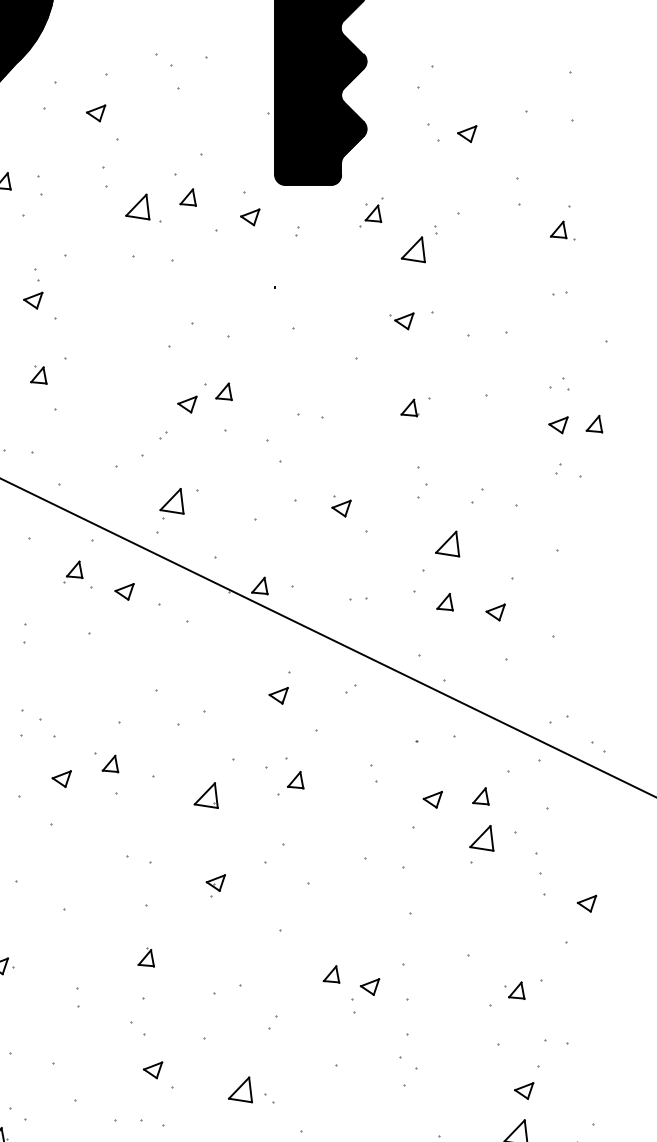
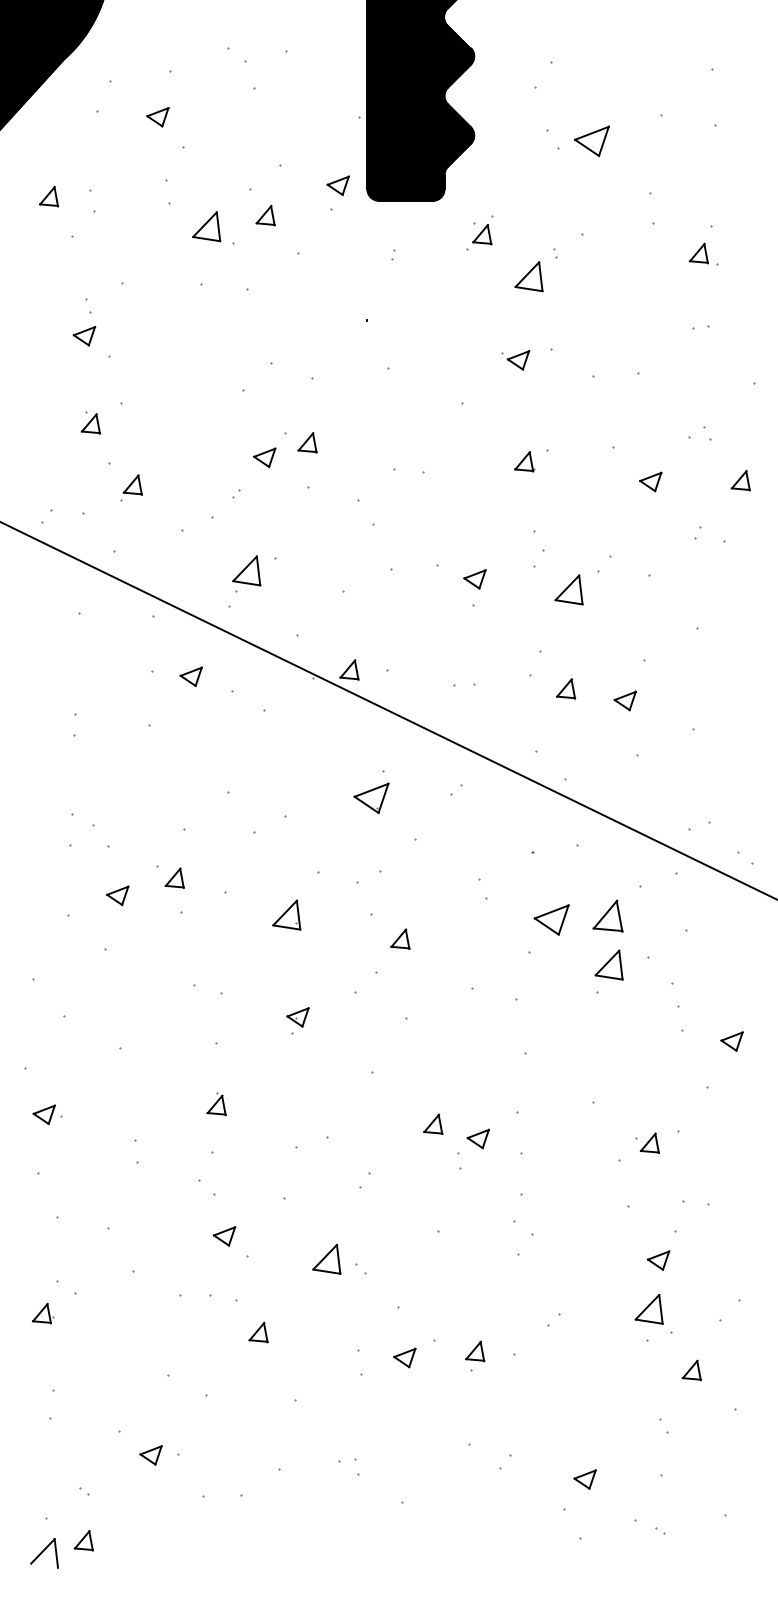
part: (466, 134) -> (591, 141), size x1.6
part: (249, 217) -> (337, 185), moved
part: (558, 424) -> (650, 481), moved
part: (341, 508) -> (474, 579), moved
part: (447, 543) -> (568, 589), moved
part: (73, 571) -> (131, 487), moved
part: (278, 695) -> (371, 798), size x1.6
part: (295, 779) -> (400, 938), moved
part: (480, 795) -> (607, 915), size x1.6
part: (432, 799) -> (551, 919), size x1.6

